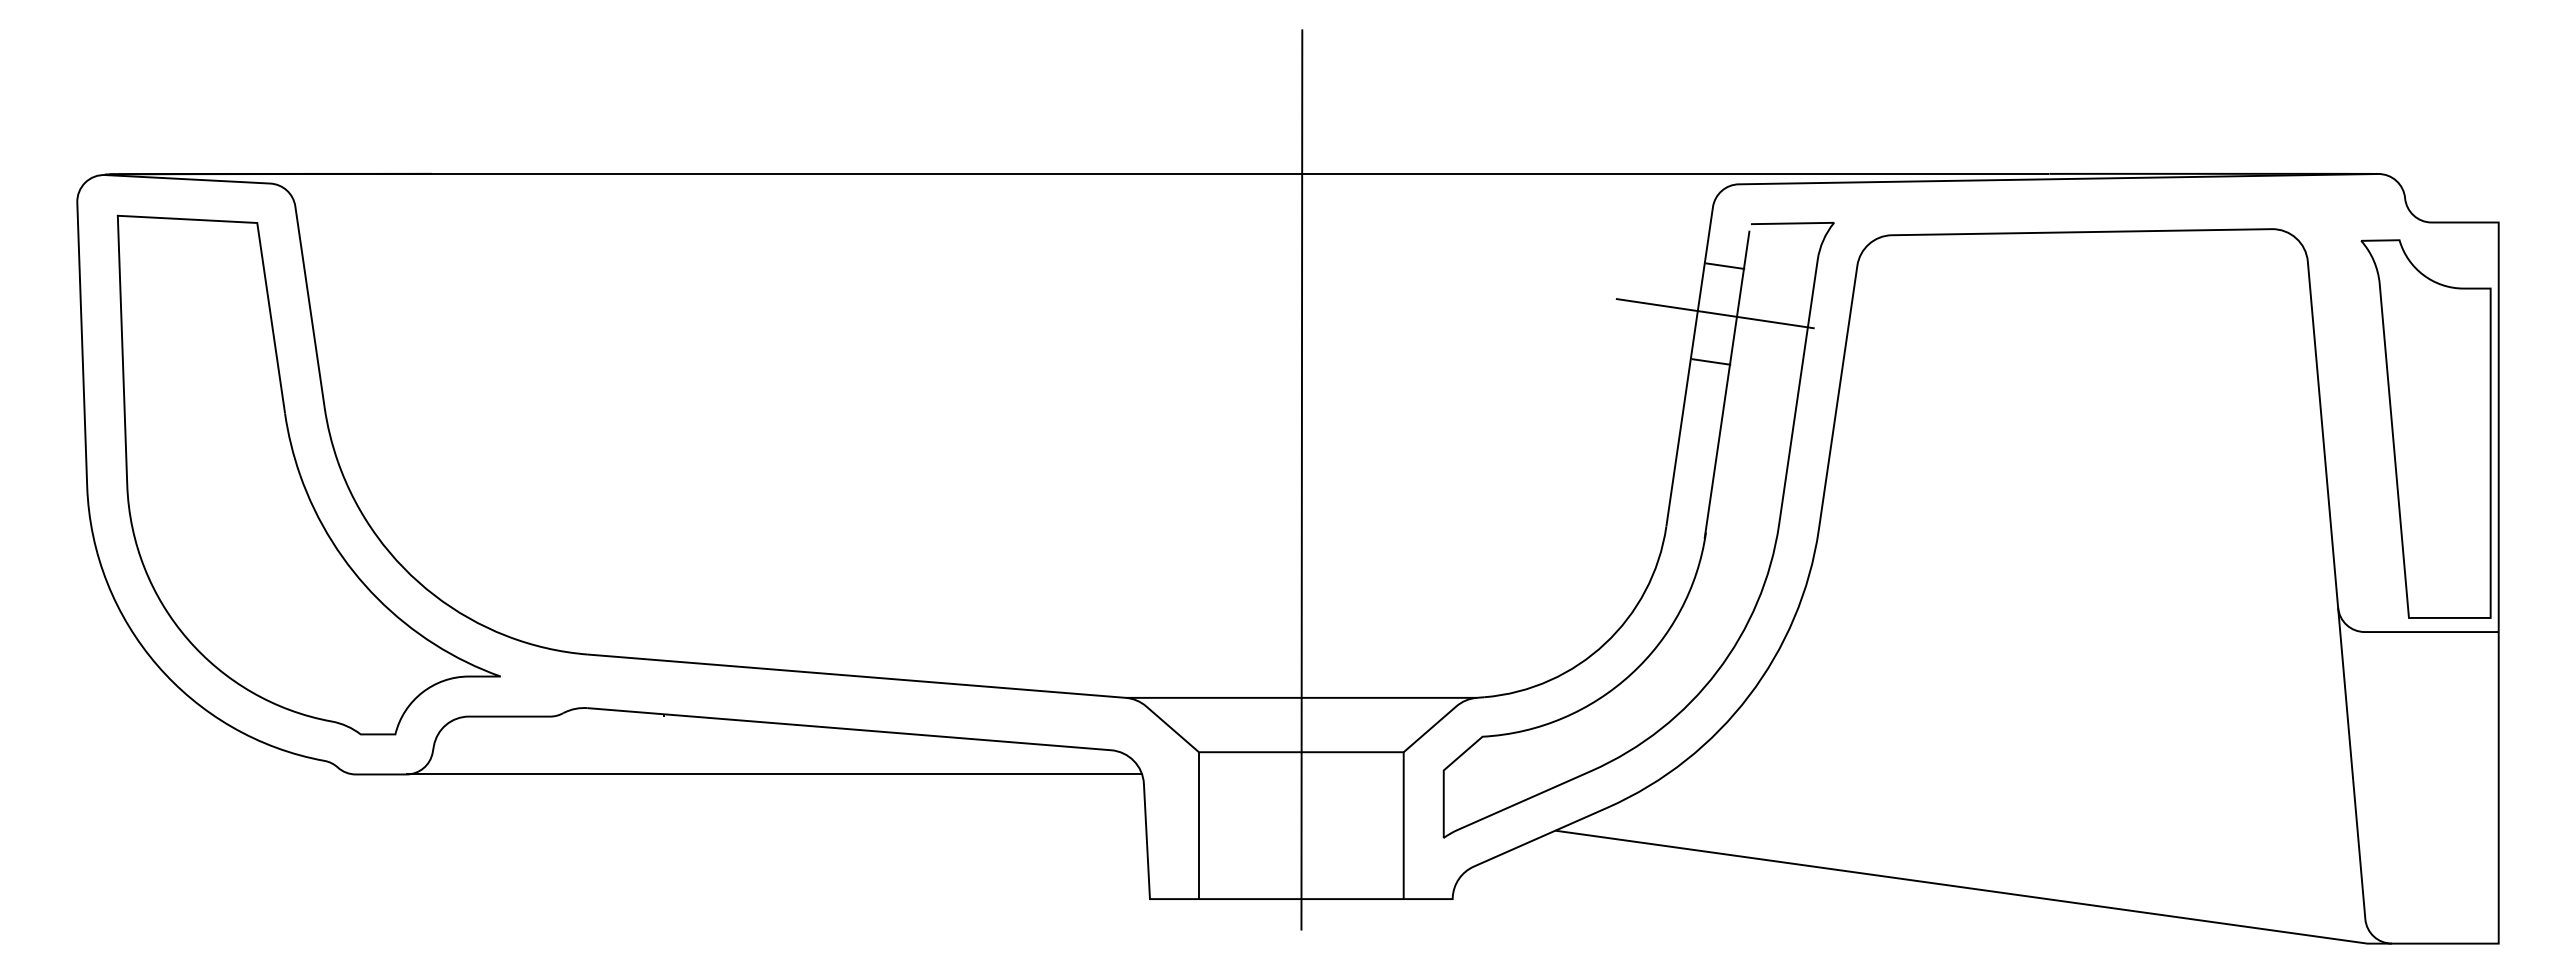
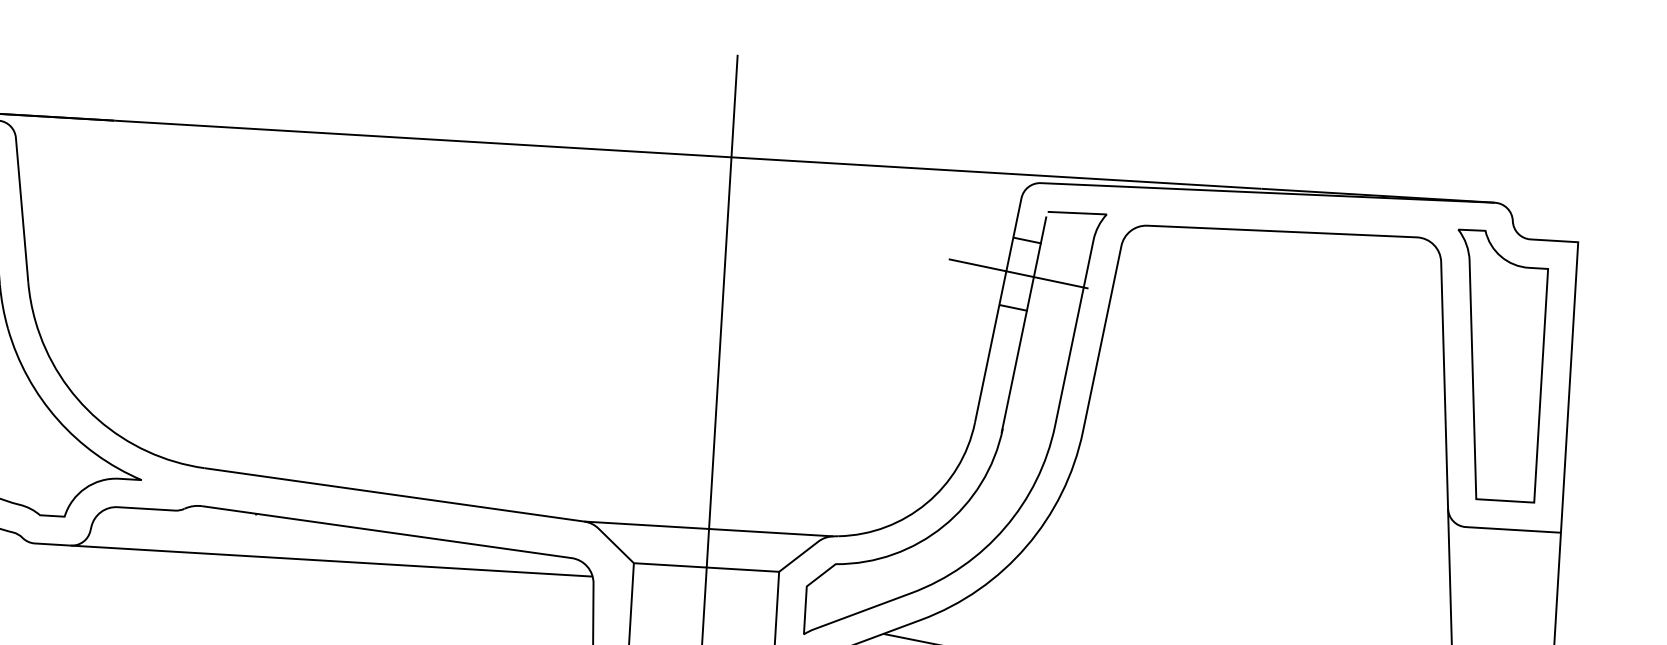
part: (2425, 428) -> (1495, 365), moved

